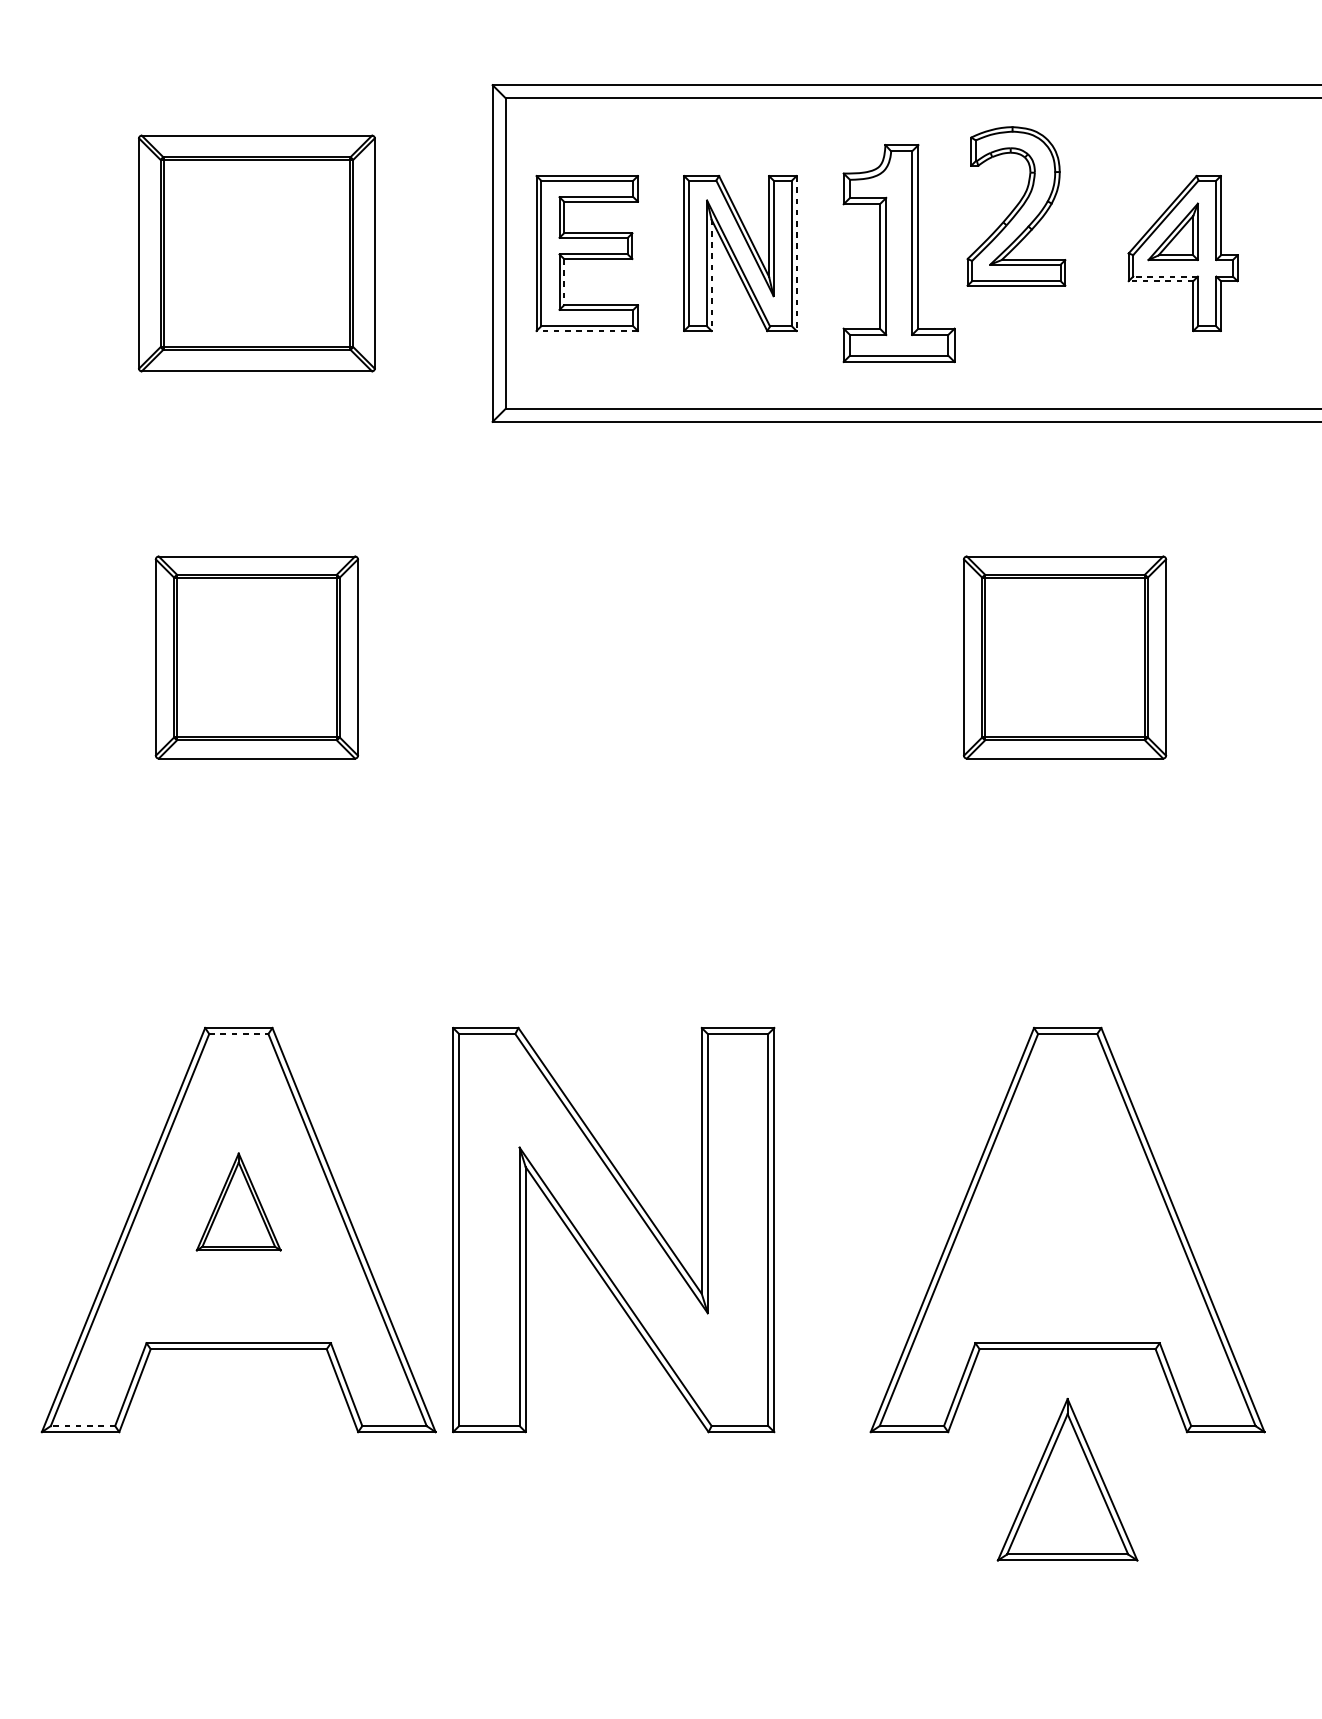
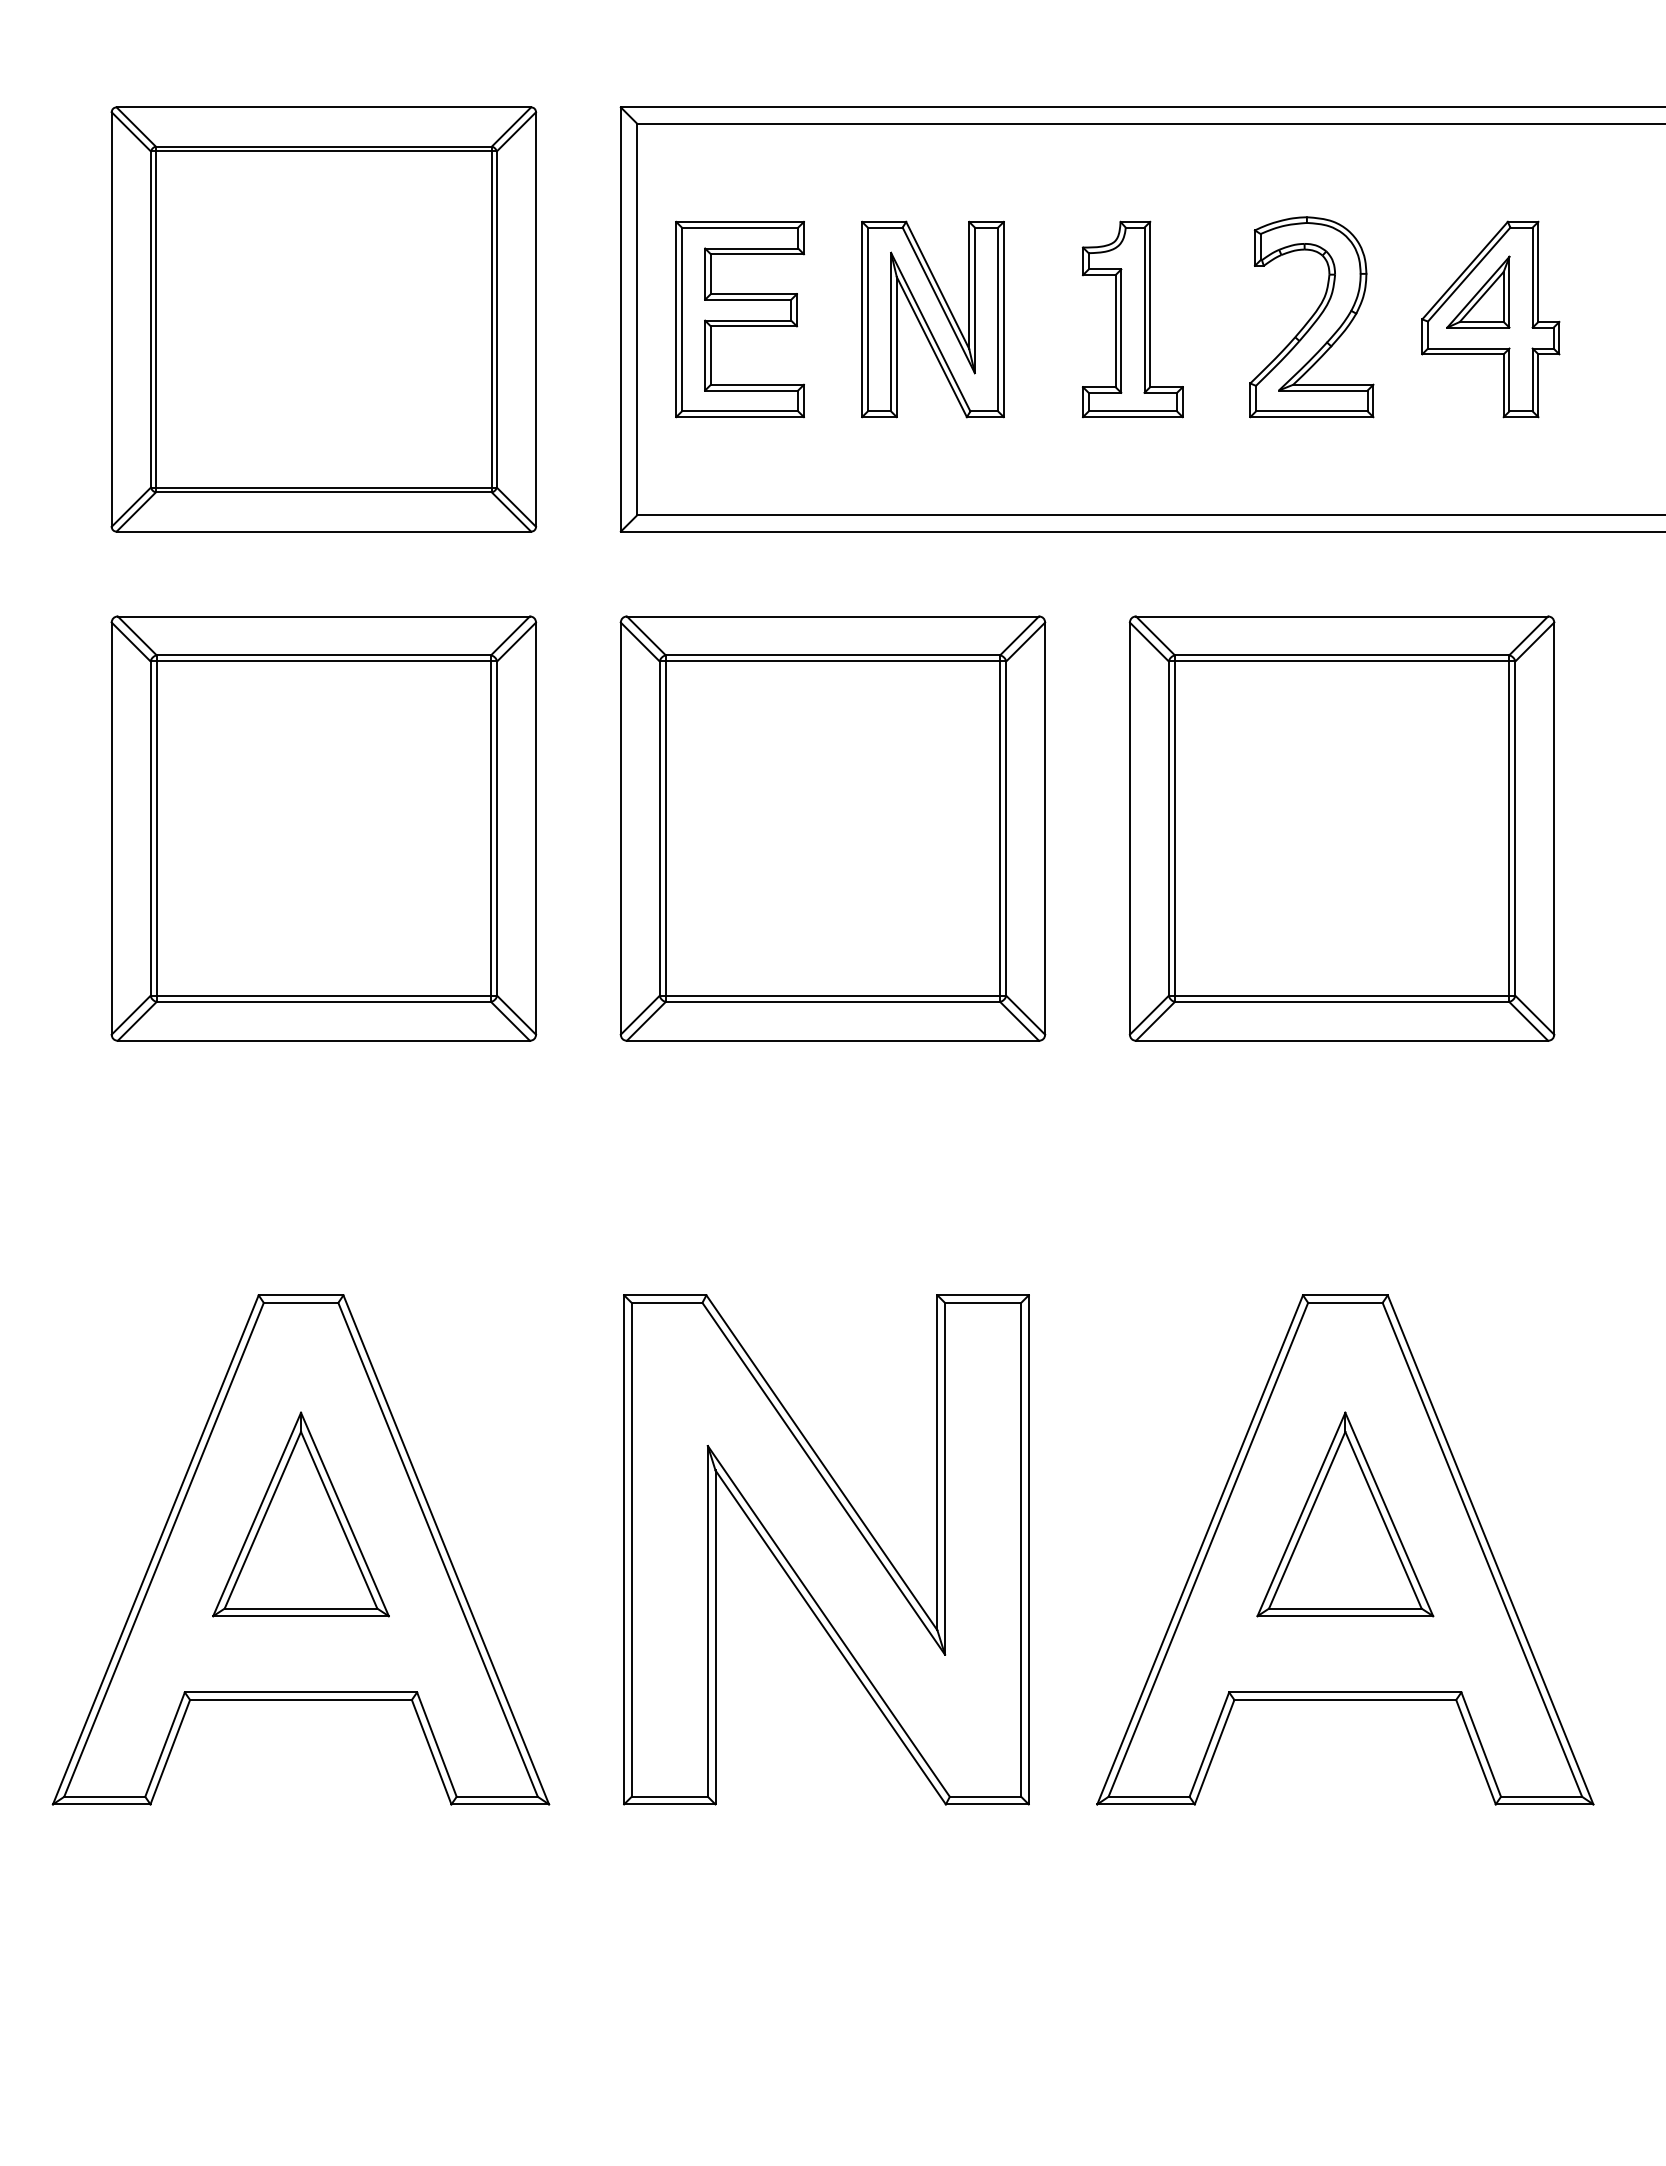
part: (1016, 206) -> (1311, 317), moved
part: (256, 253) -> (323, 319), size x1.43
line: (796, 253) -> (1003, 319), dashed -> solid
part: (898, 253) -> (1132, 319), size x0.71
line: (711, 275) -> (896, 347), dashed -> solid
line: (1165, 276) -> (1468, 348), dashed -> solid
line: (1161, 281) -> (1463, 354), dashed -> solid
line: (563, 282) -> (710, 356), dashed -> solid
line: (587, 331) -> (740, 417), dashed -> solid
part: (256, 657) -> (323, 828), size x1.67
part: (660, 657) -> (832, 828), added
part: (1064, 657) -> (1341, 828), size x1.67
line: (239, 1033) -> (301, 1302), dashed -> solid
part: (238, 1201) -> (300, 1514), size x1.67
part: (613, 1229) -> (826, 1549), moved
line: (82, 1425) -> (104, 1796), dashed -> solid
part: (1067, 1479) -> (1345, 1514), moved

